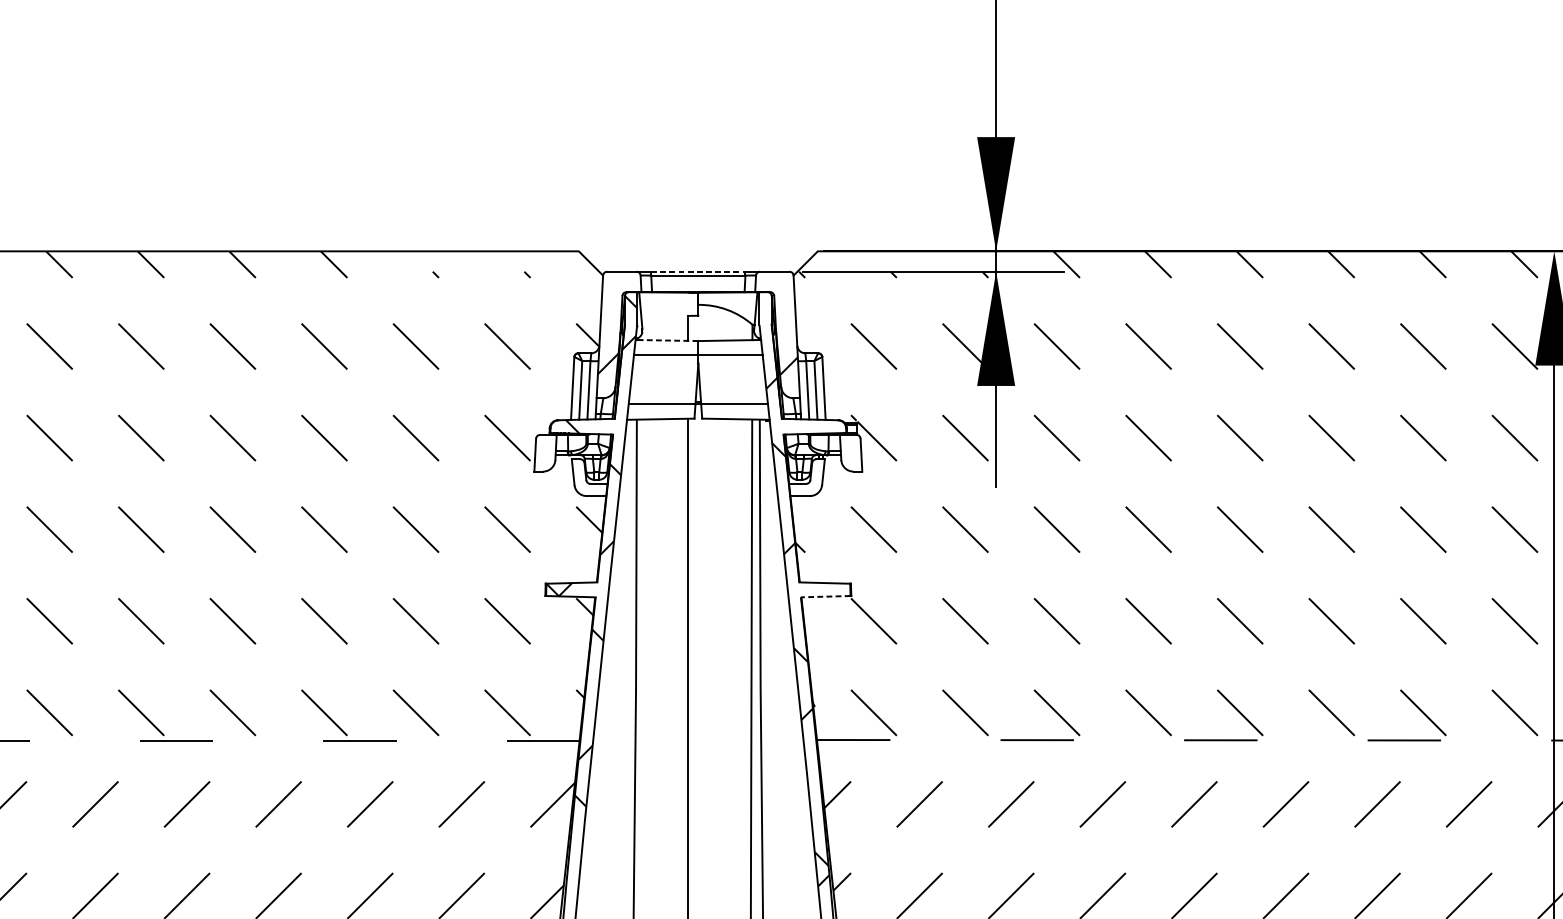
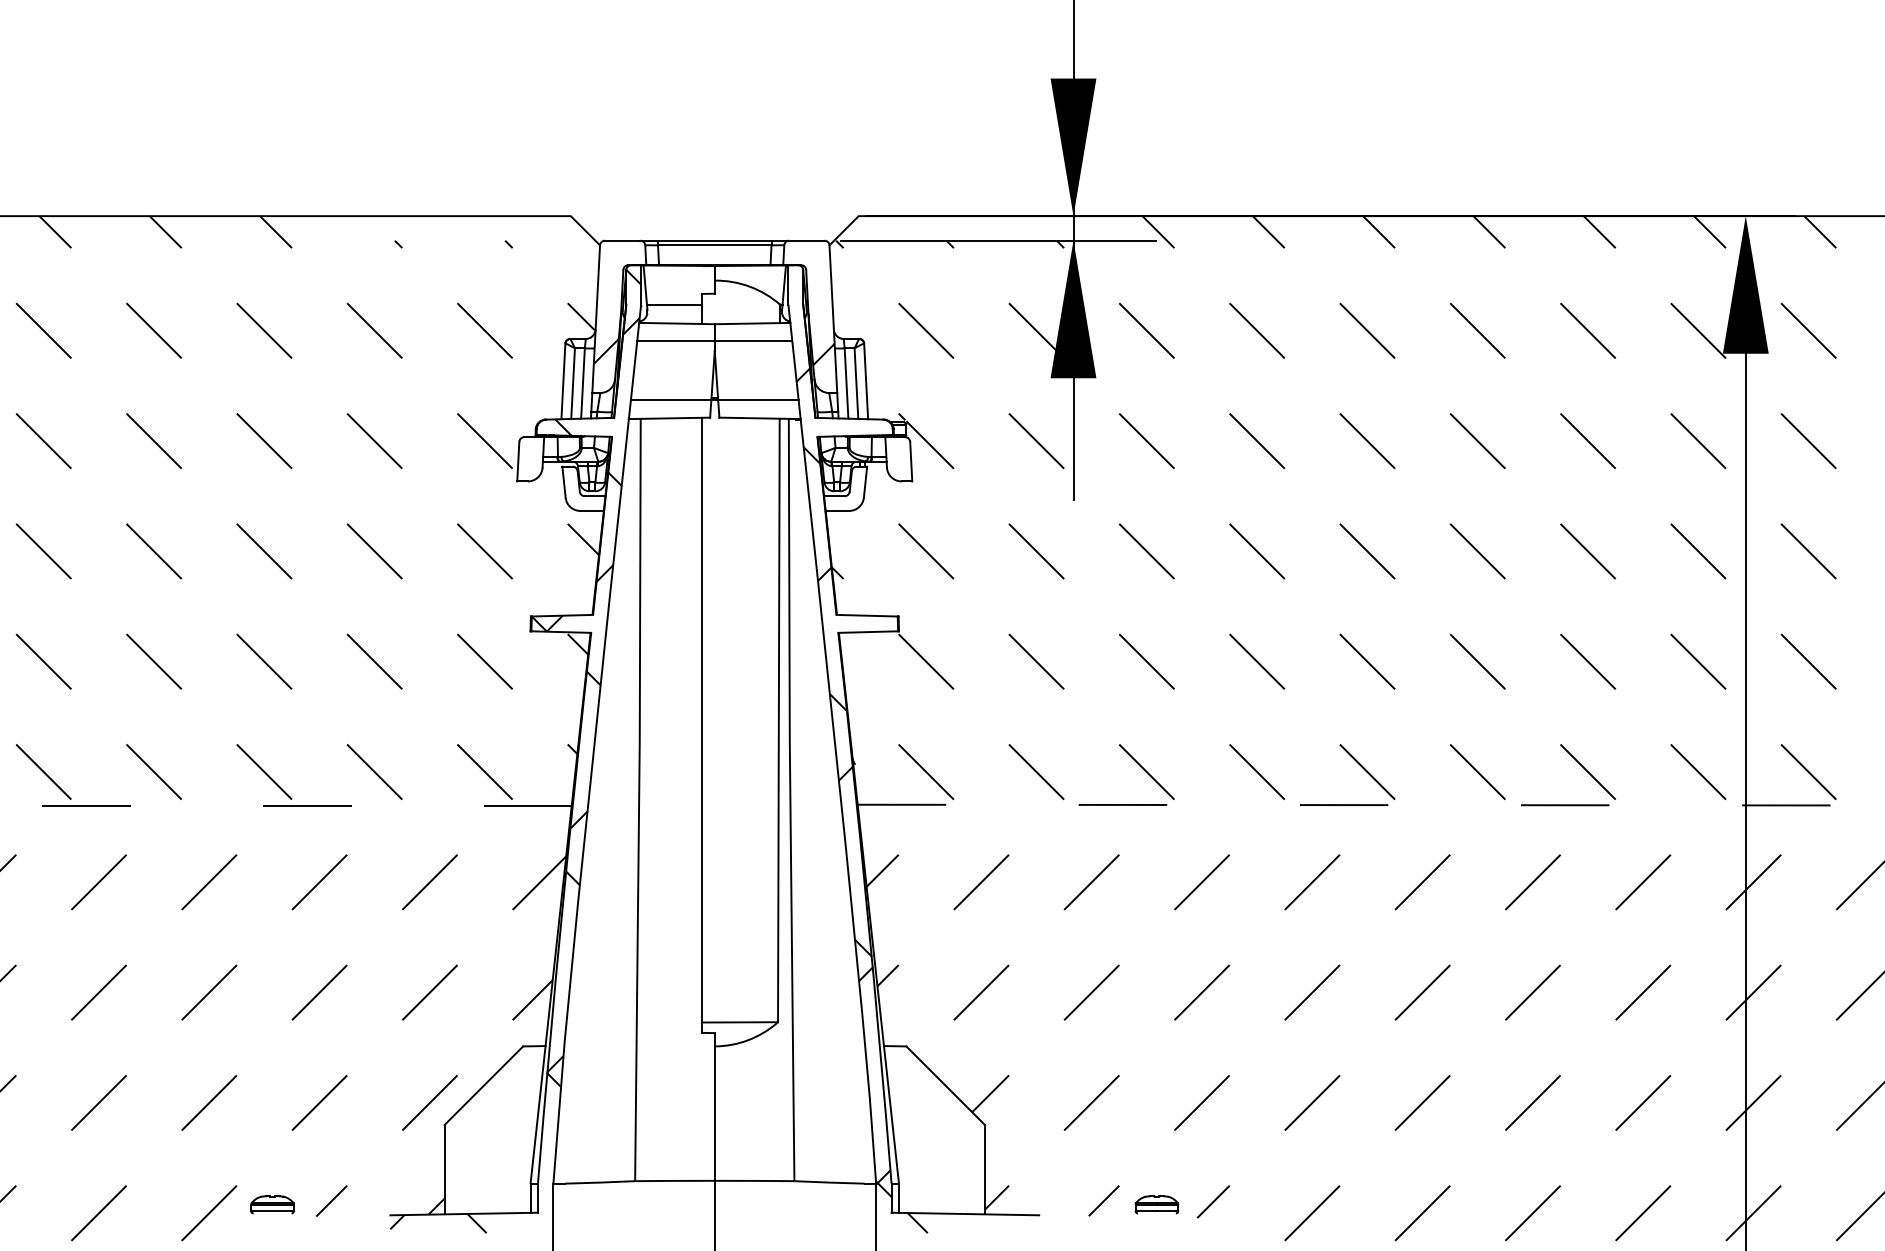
line: (698, 271) -> (714, 240), dashed -> solid
line: (664, 324) -> (674, 304), added
line: (666, 340) -> (676, 323), dashed -> solid
line: (825, 597) -> (868, 632), dashed -> solid

